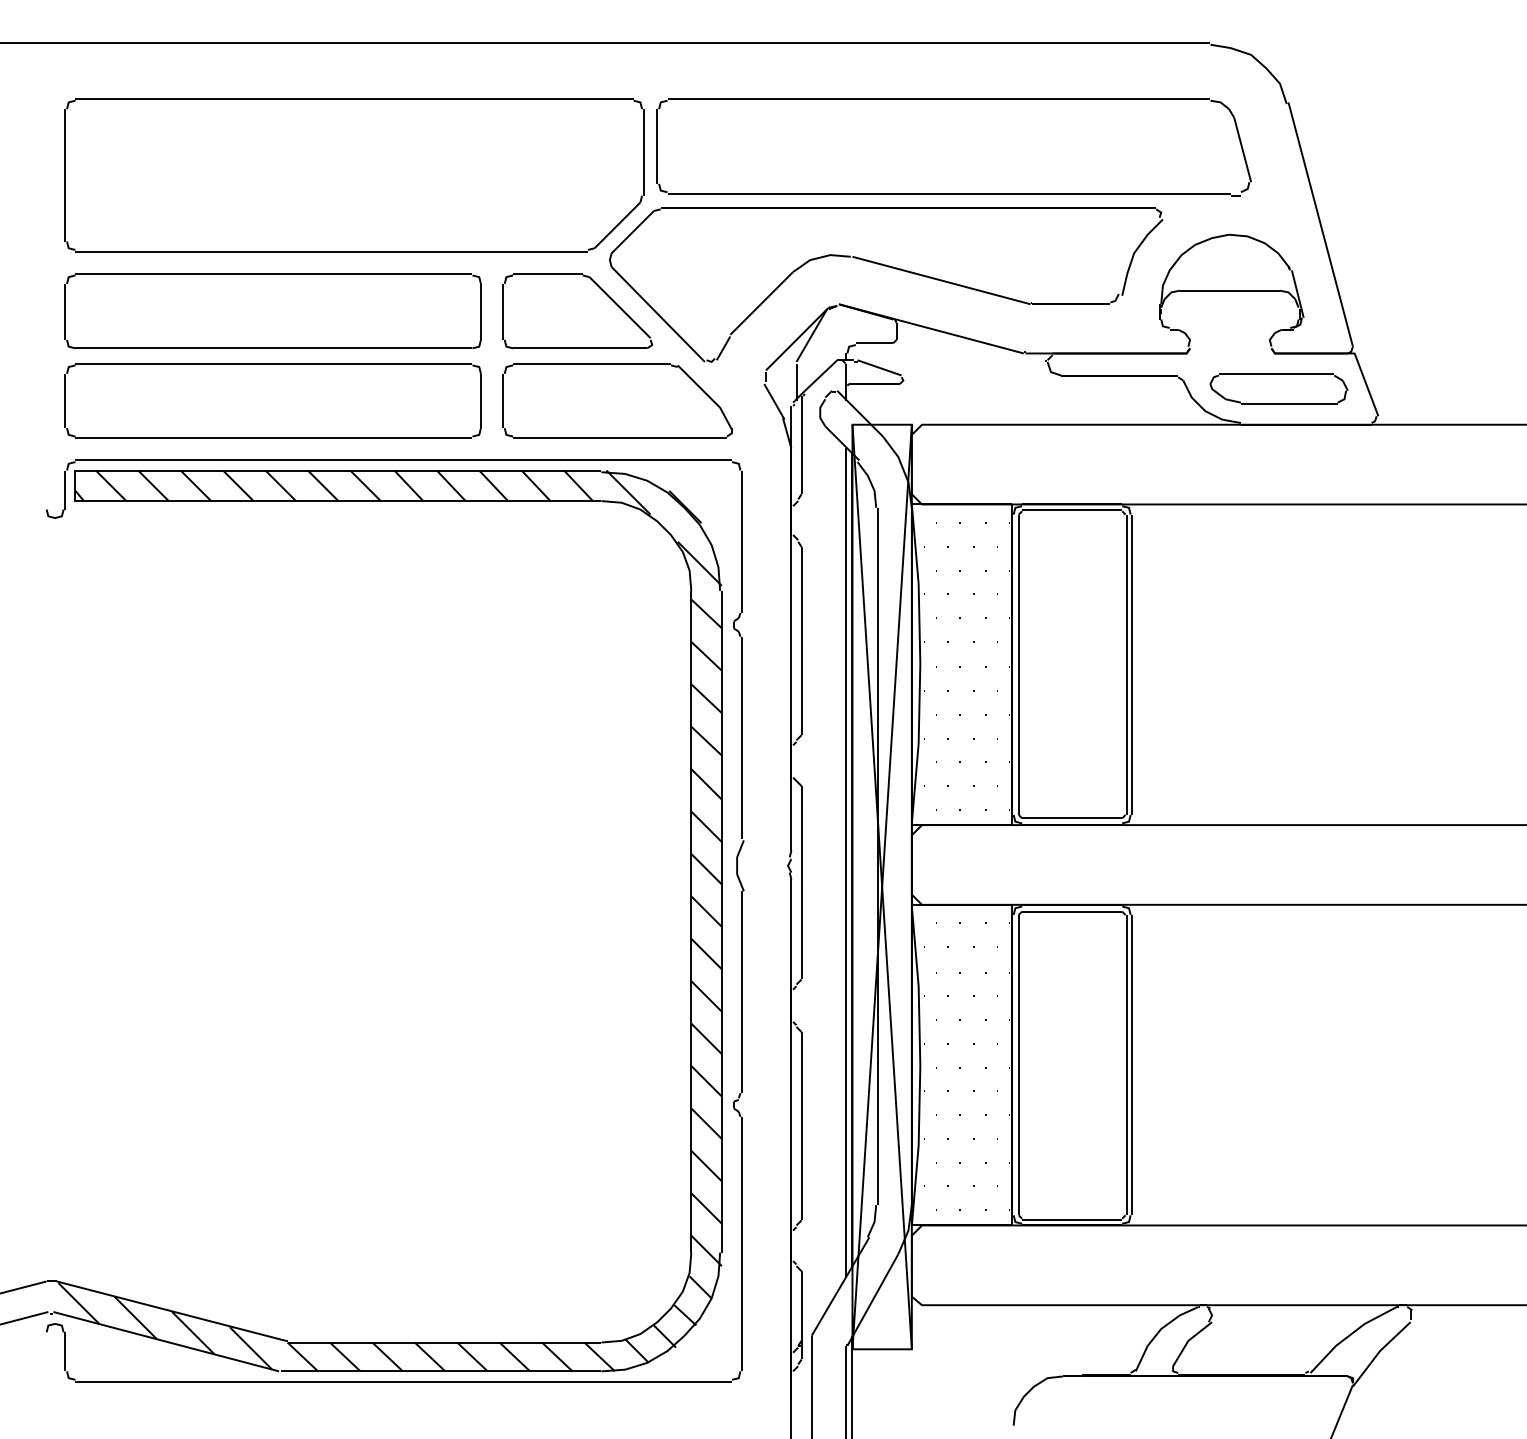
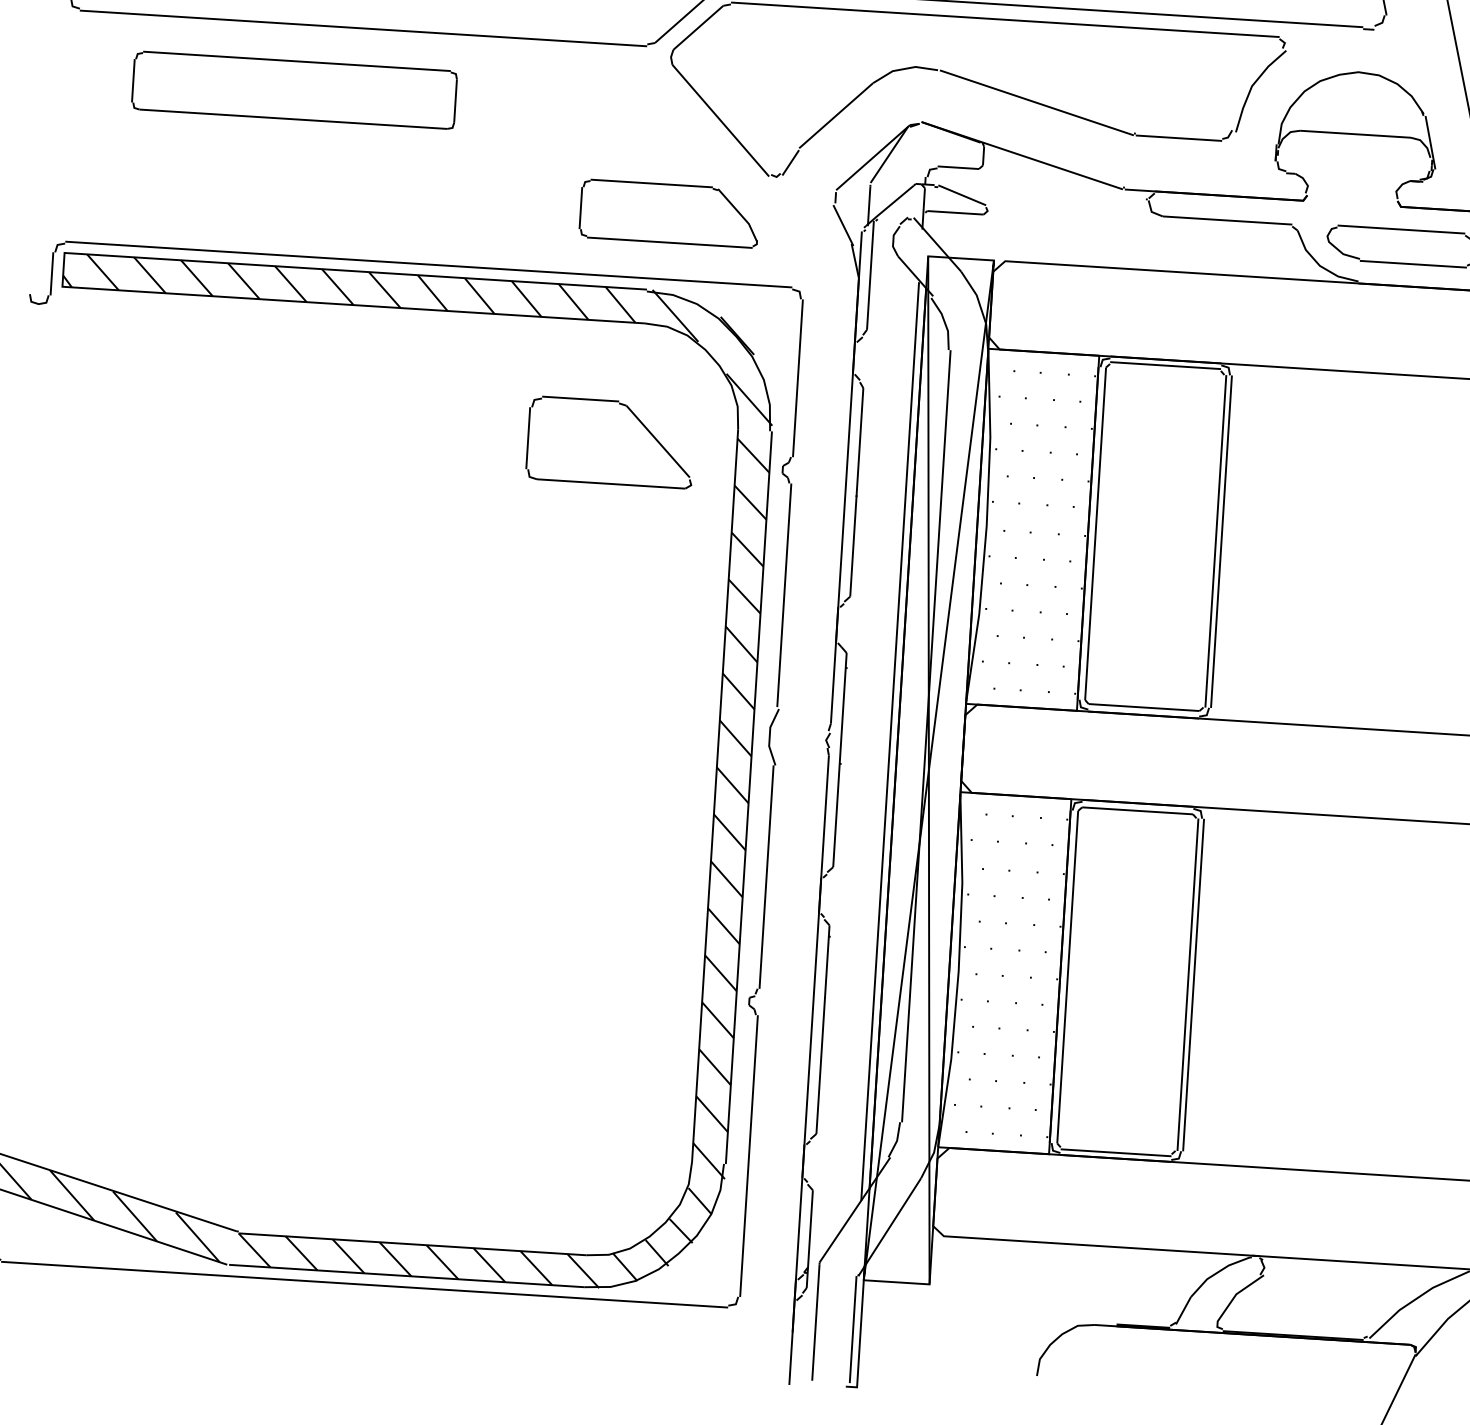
part: (272, 311) -> (293, 90), size x0.7
part: (577, 311) -> (610, 442), moved
part: (272, 400) -> (287, 189), removed
part: (617, 400) -> (669, 213), size x0.7

